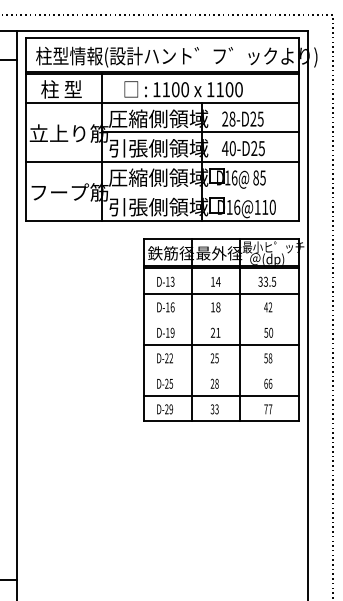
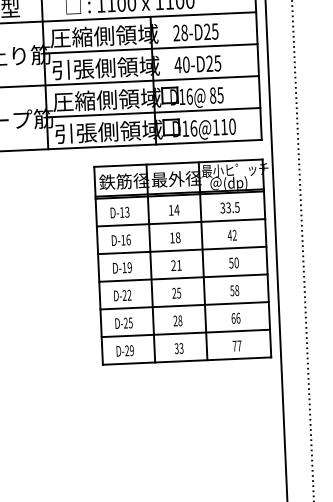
line: (200, 191) -> (153, 112), added
line: (221, 319) -> (182, 250), added
line: (221, 370) -> (184, 306), added

